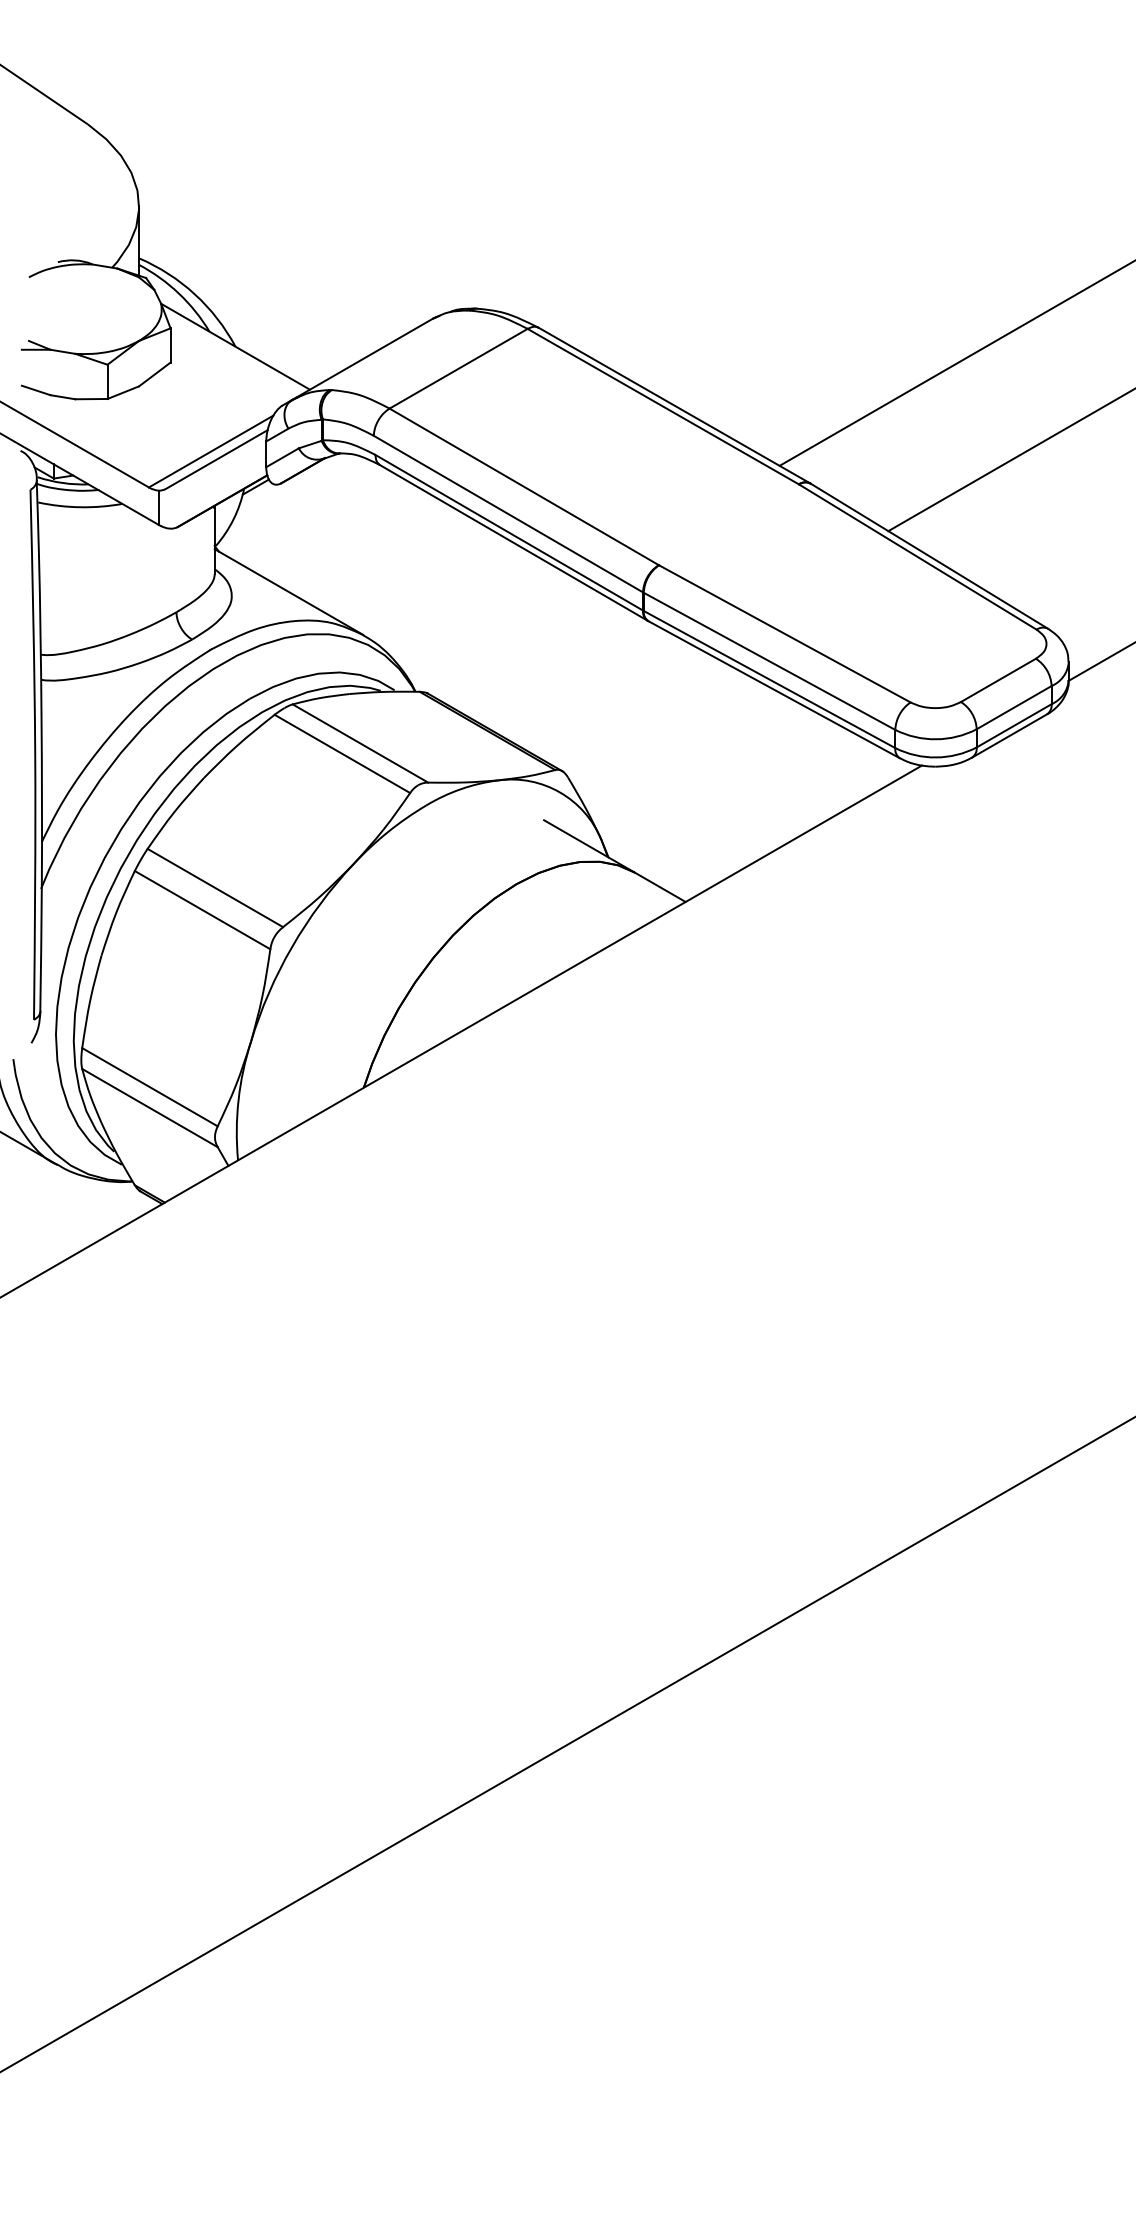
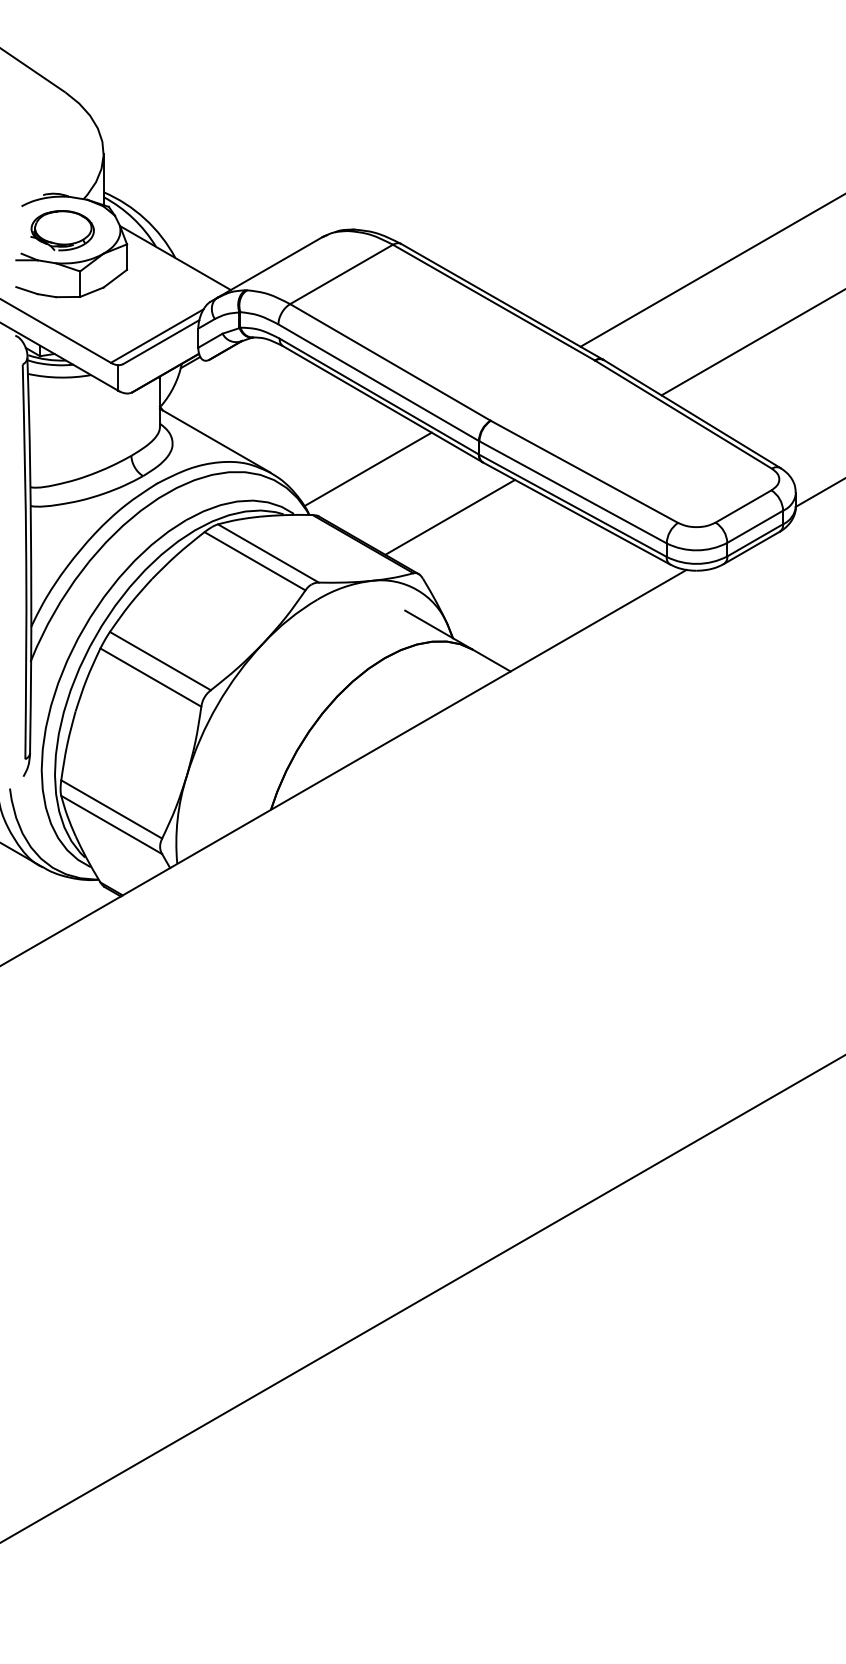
part: (83, 309) -> (62, 230), added
line: (493, 630) -> (367, 469), added
line: (604, 693) -> (450, 516), added

